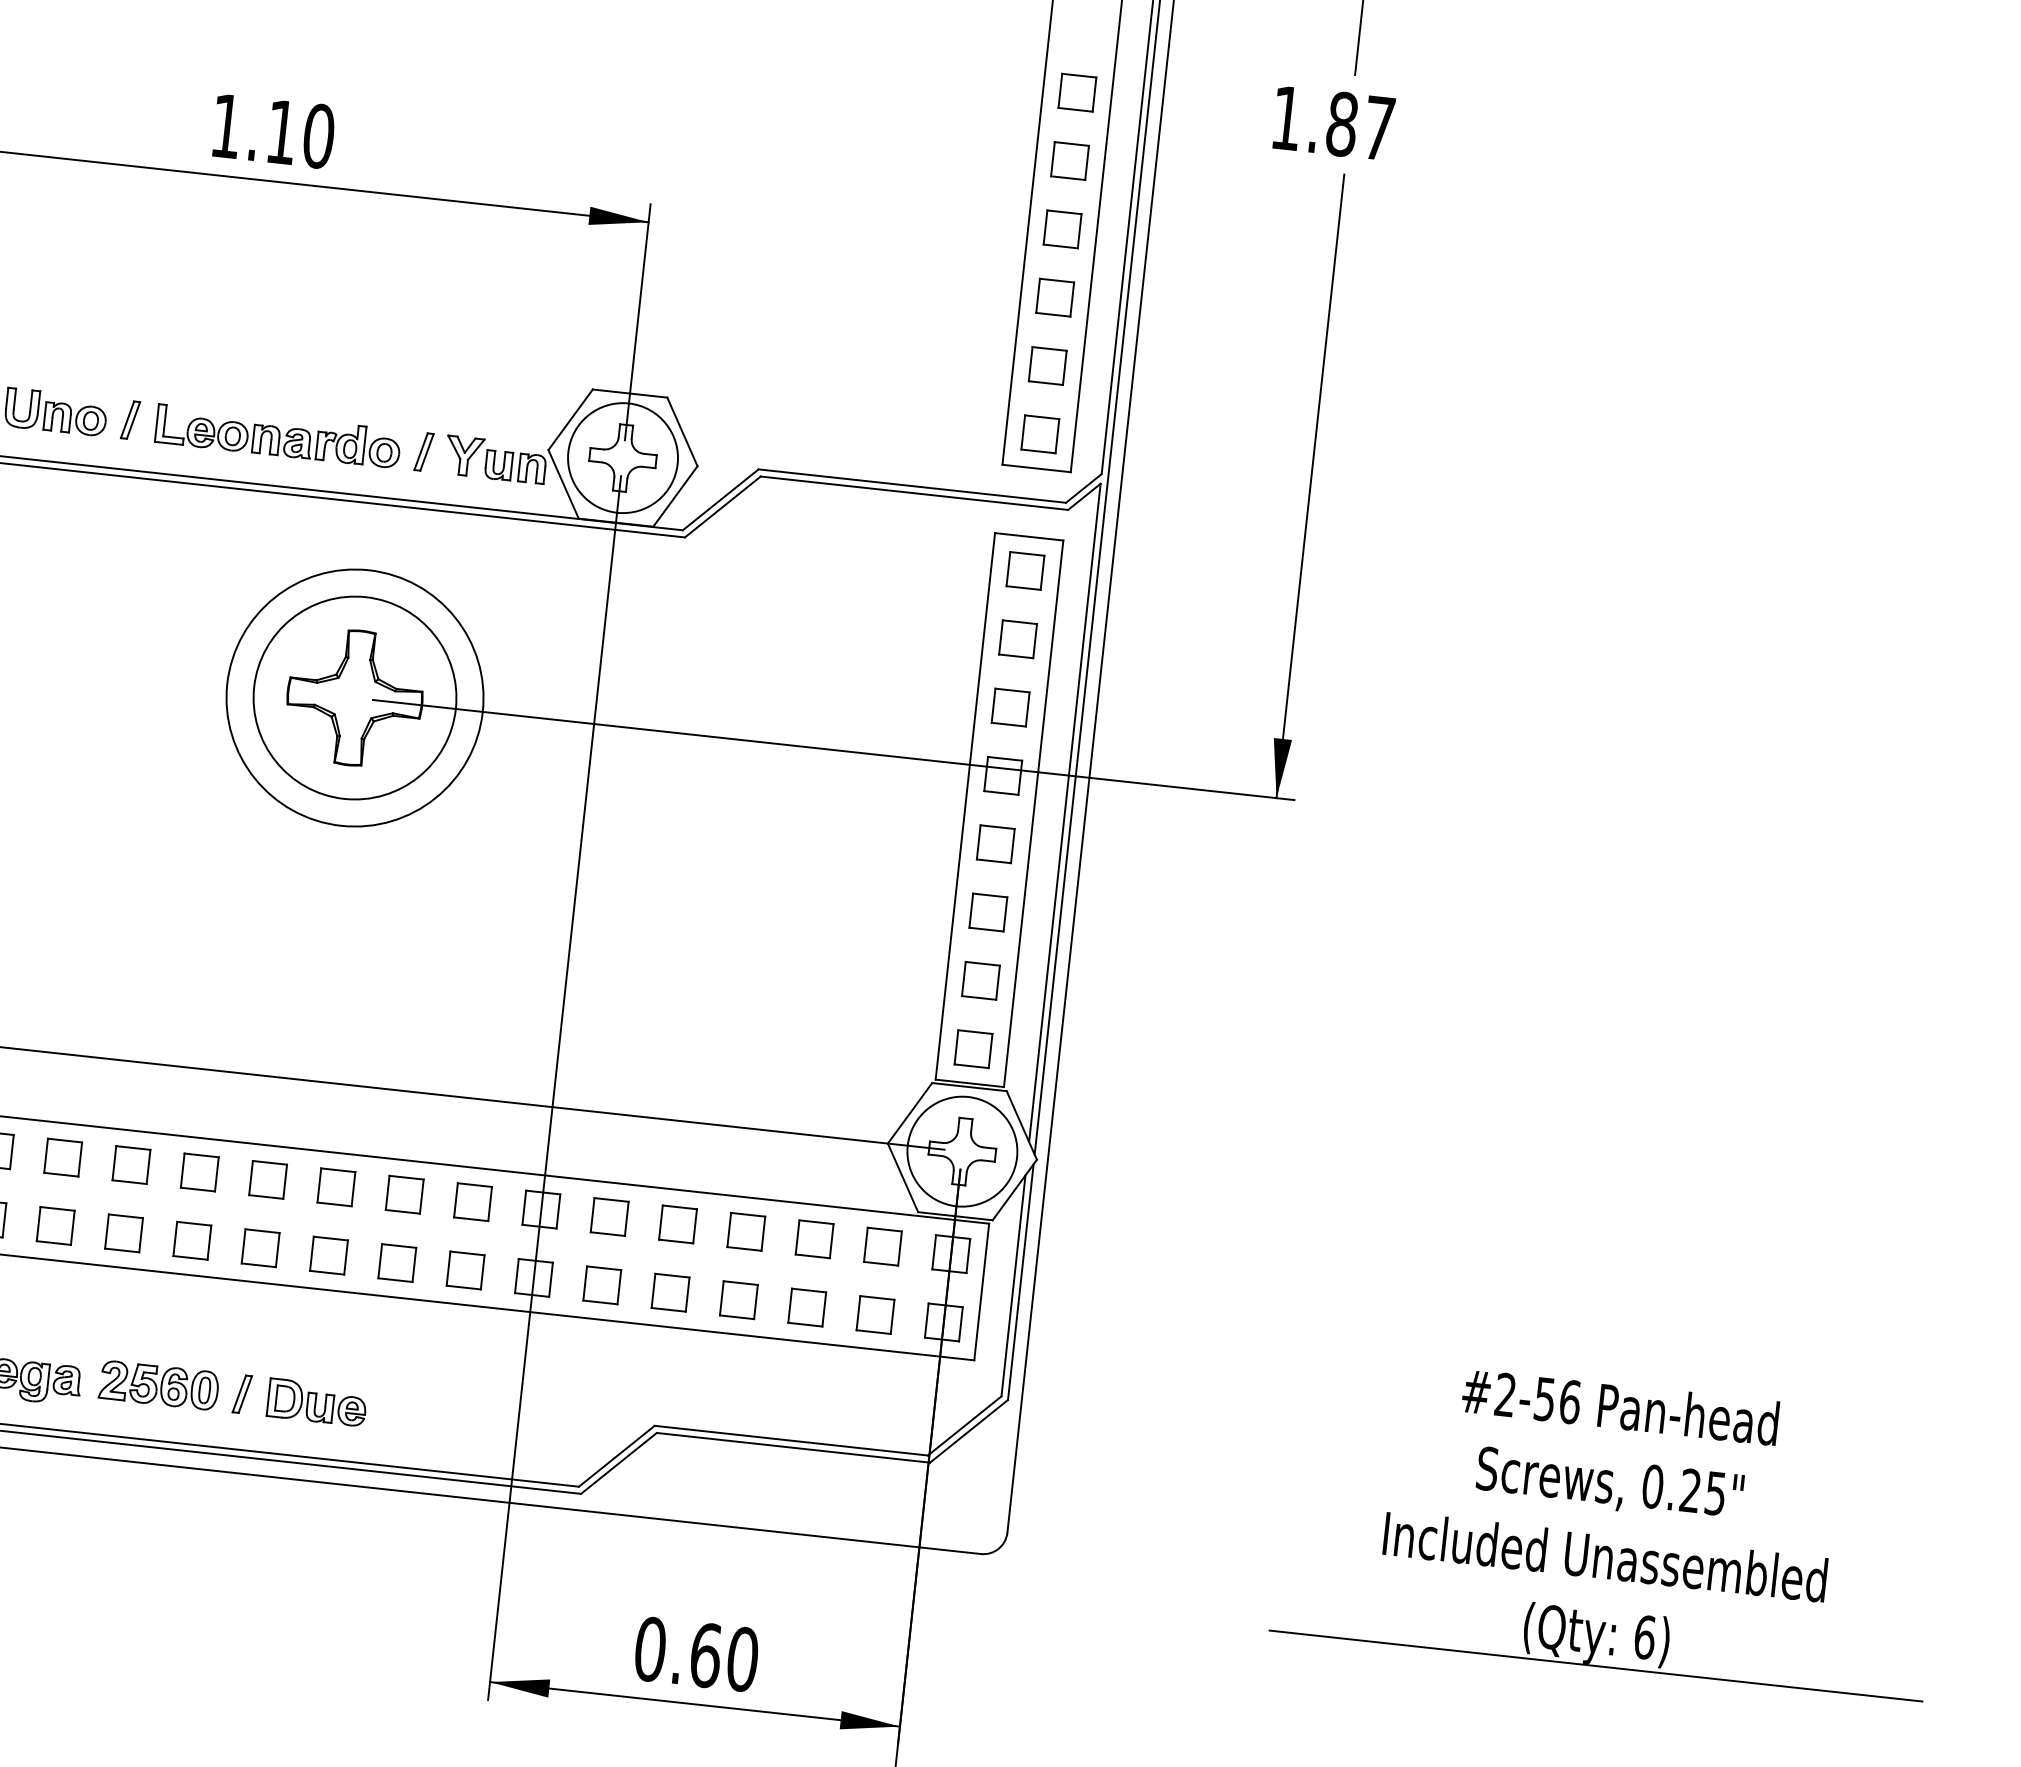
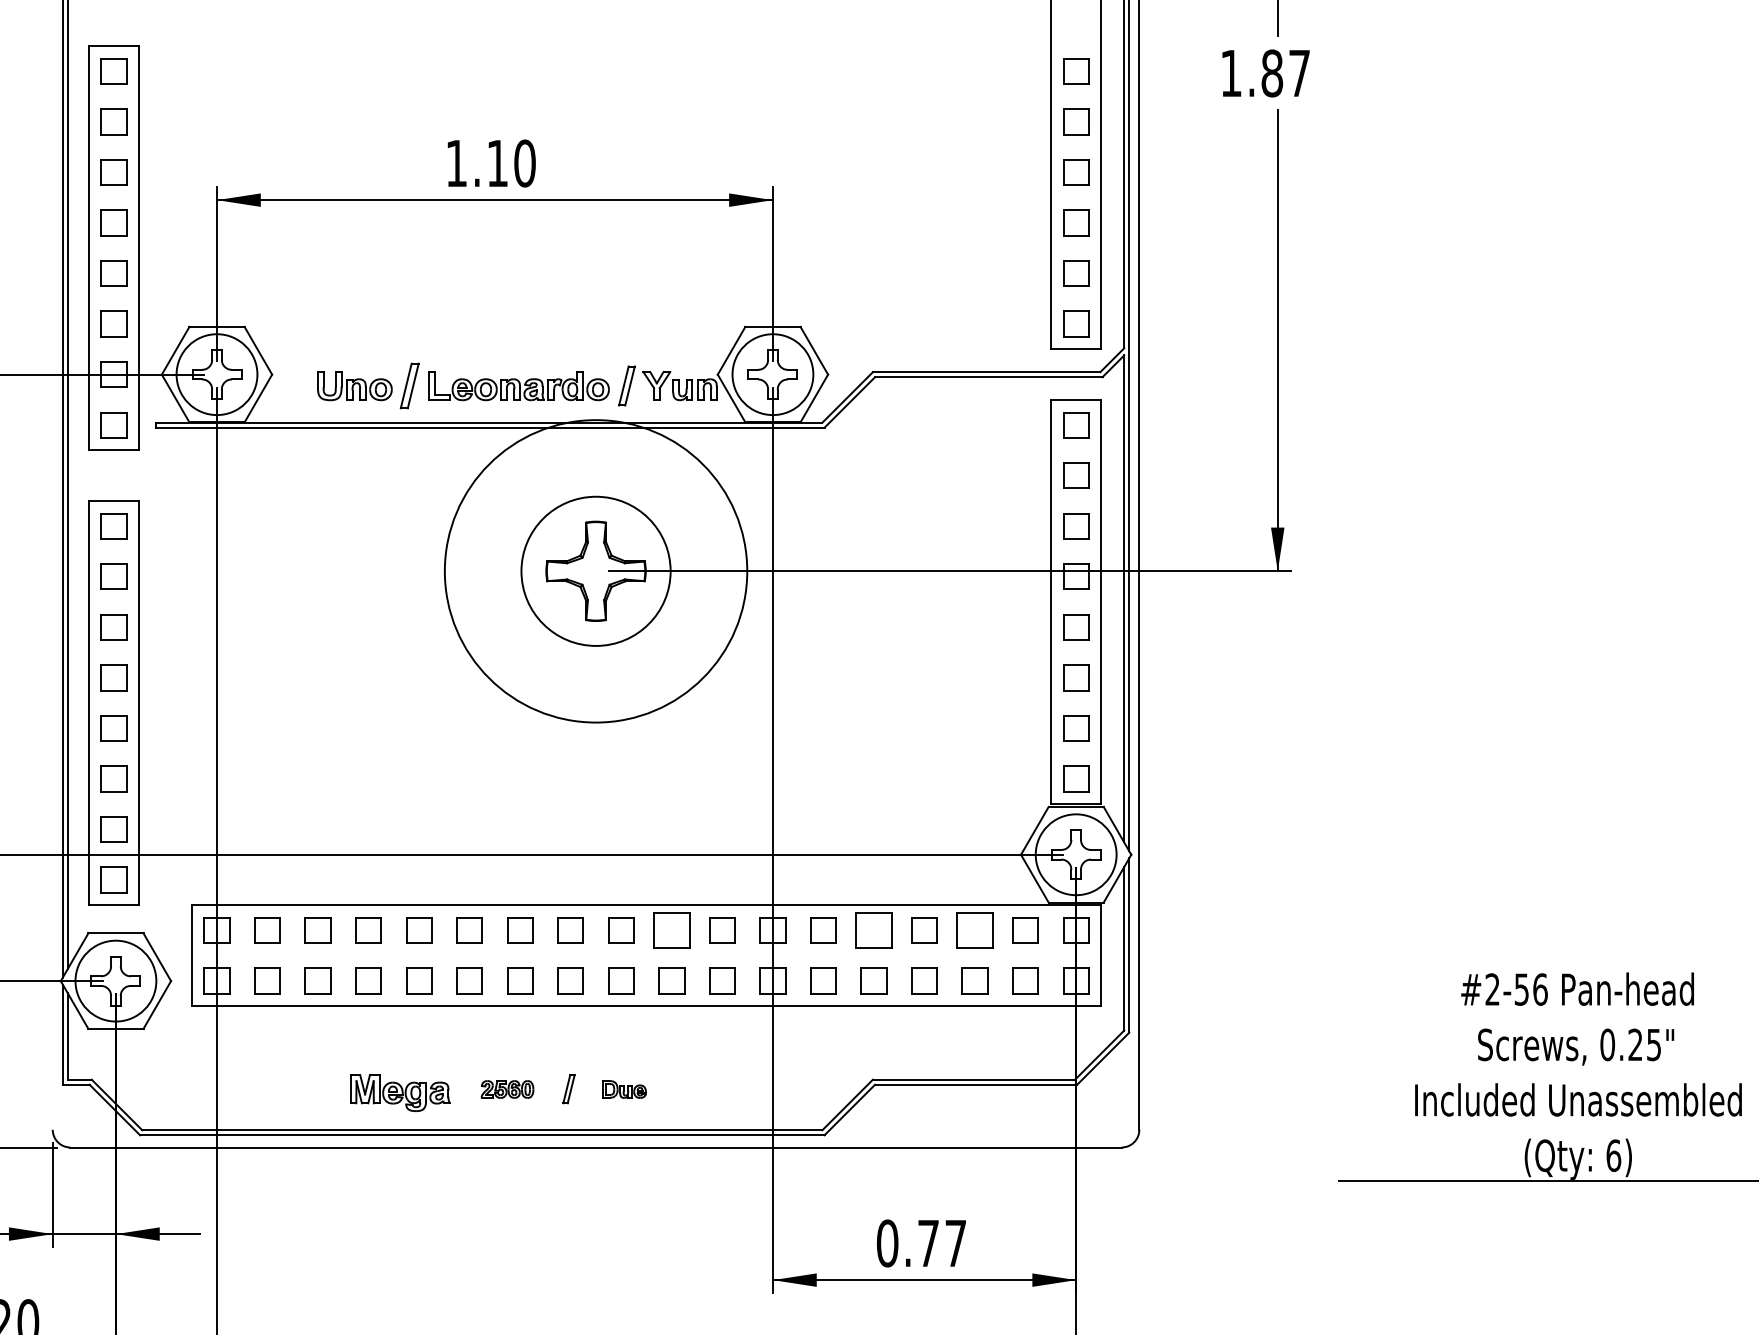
part: (130, 419) -> (409, 385), size x1.6
part: (423, 451) -> (626, 385), size x1.4
circle: (354, 696) -> (595, 570), size x1.6
part: (404, 1194) -> (671, 930), size x1.4
part: (677, 1224) -> (873, 930), size x1.4
part: (813, 1239) -> (974, 930), size x1.4
part: (159, 1385) -> (507, 1089), size x0.6
part: (317, 1402) -> (624, 1089), size x0.6
text: (724, 1657) -> (942, 1243), 0.60 -> 0.77

